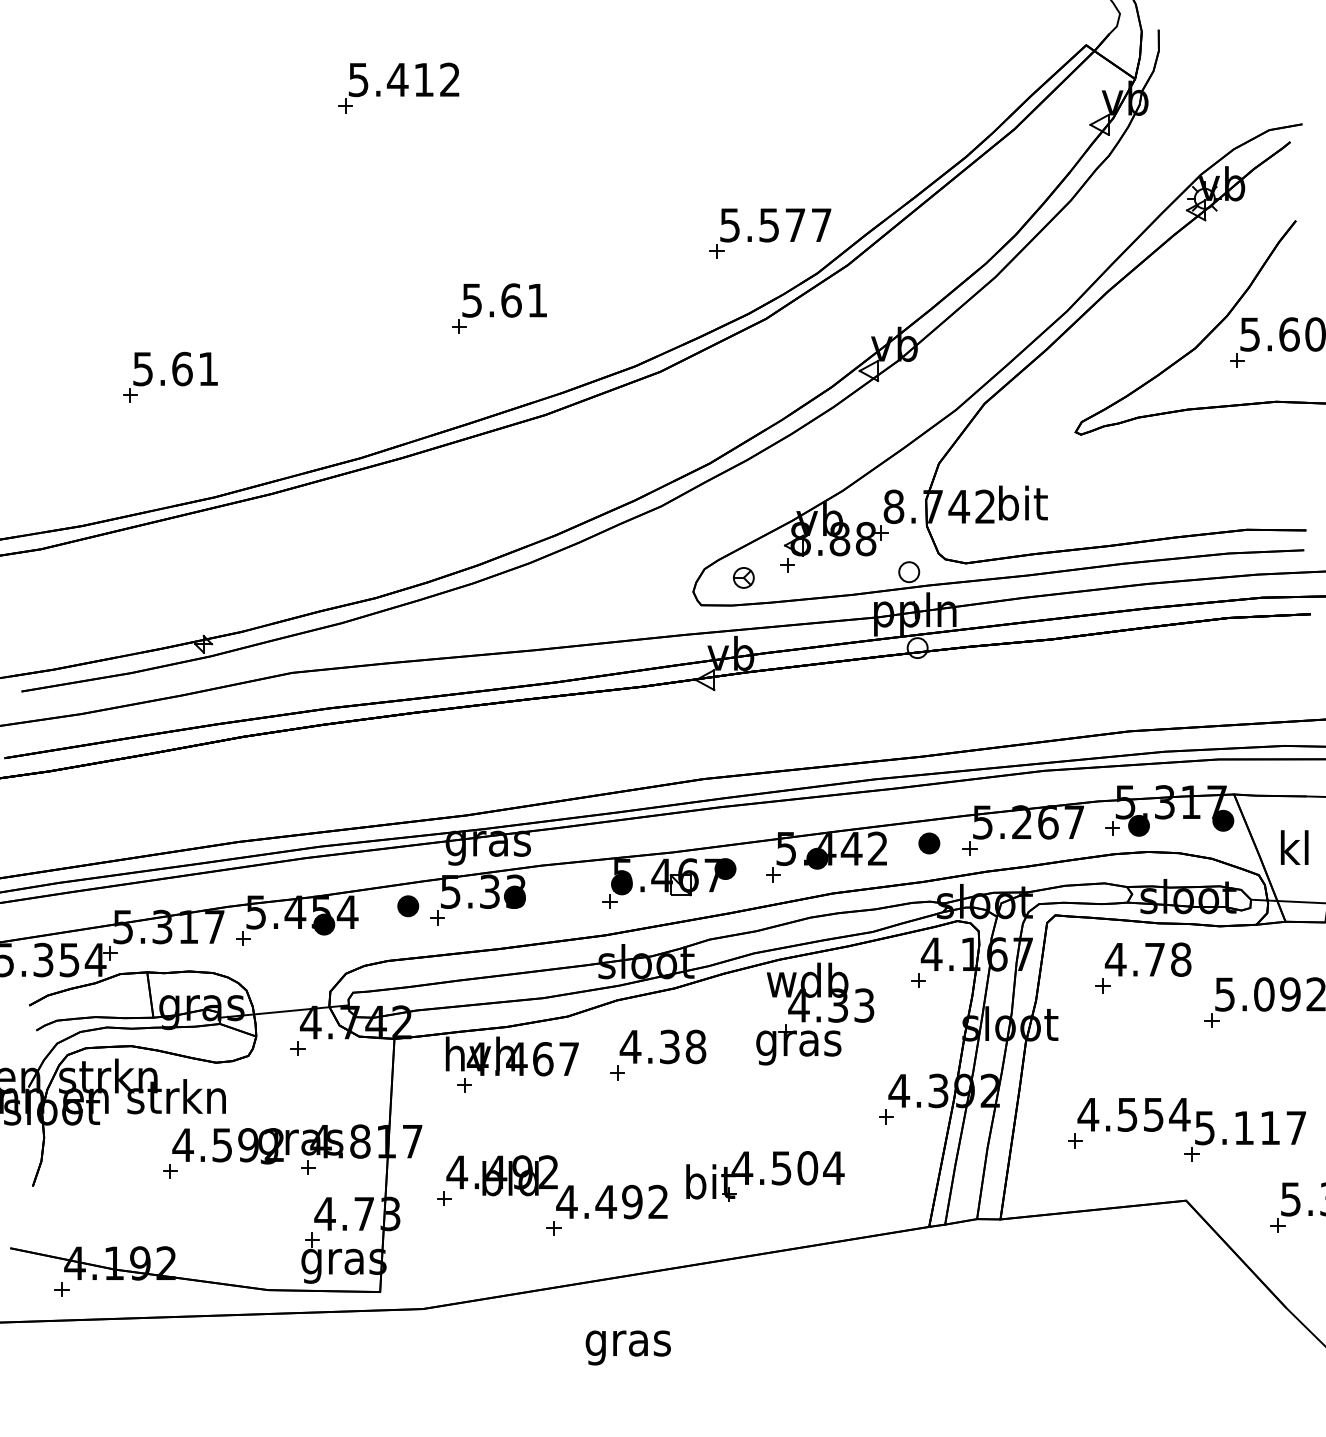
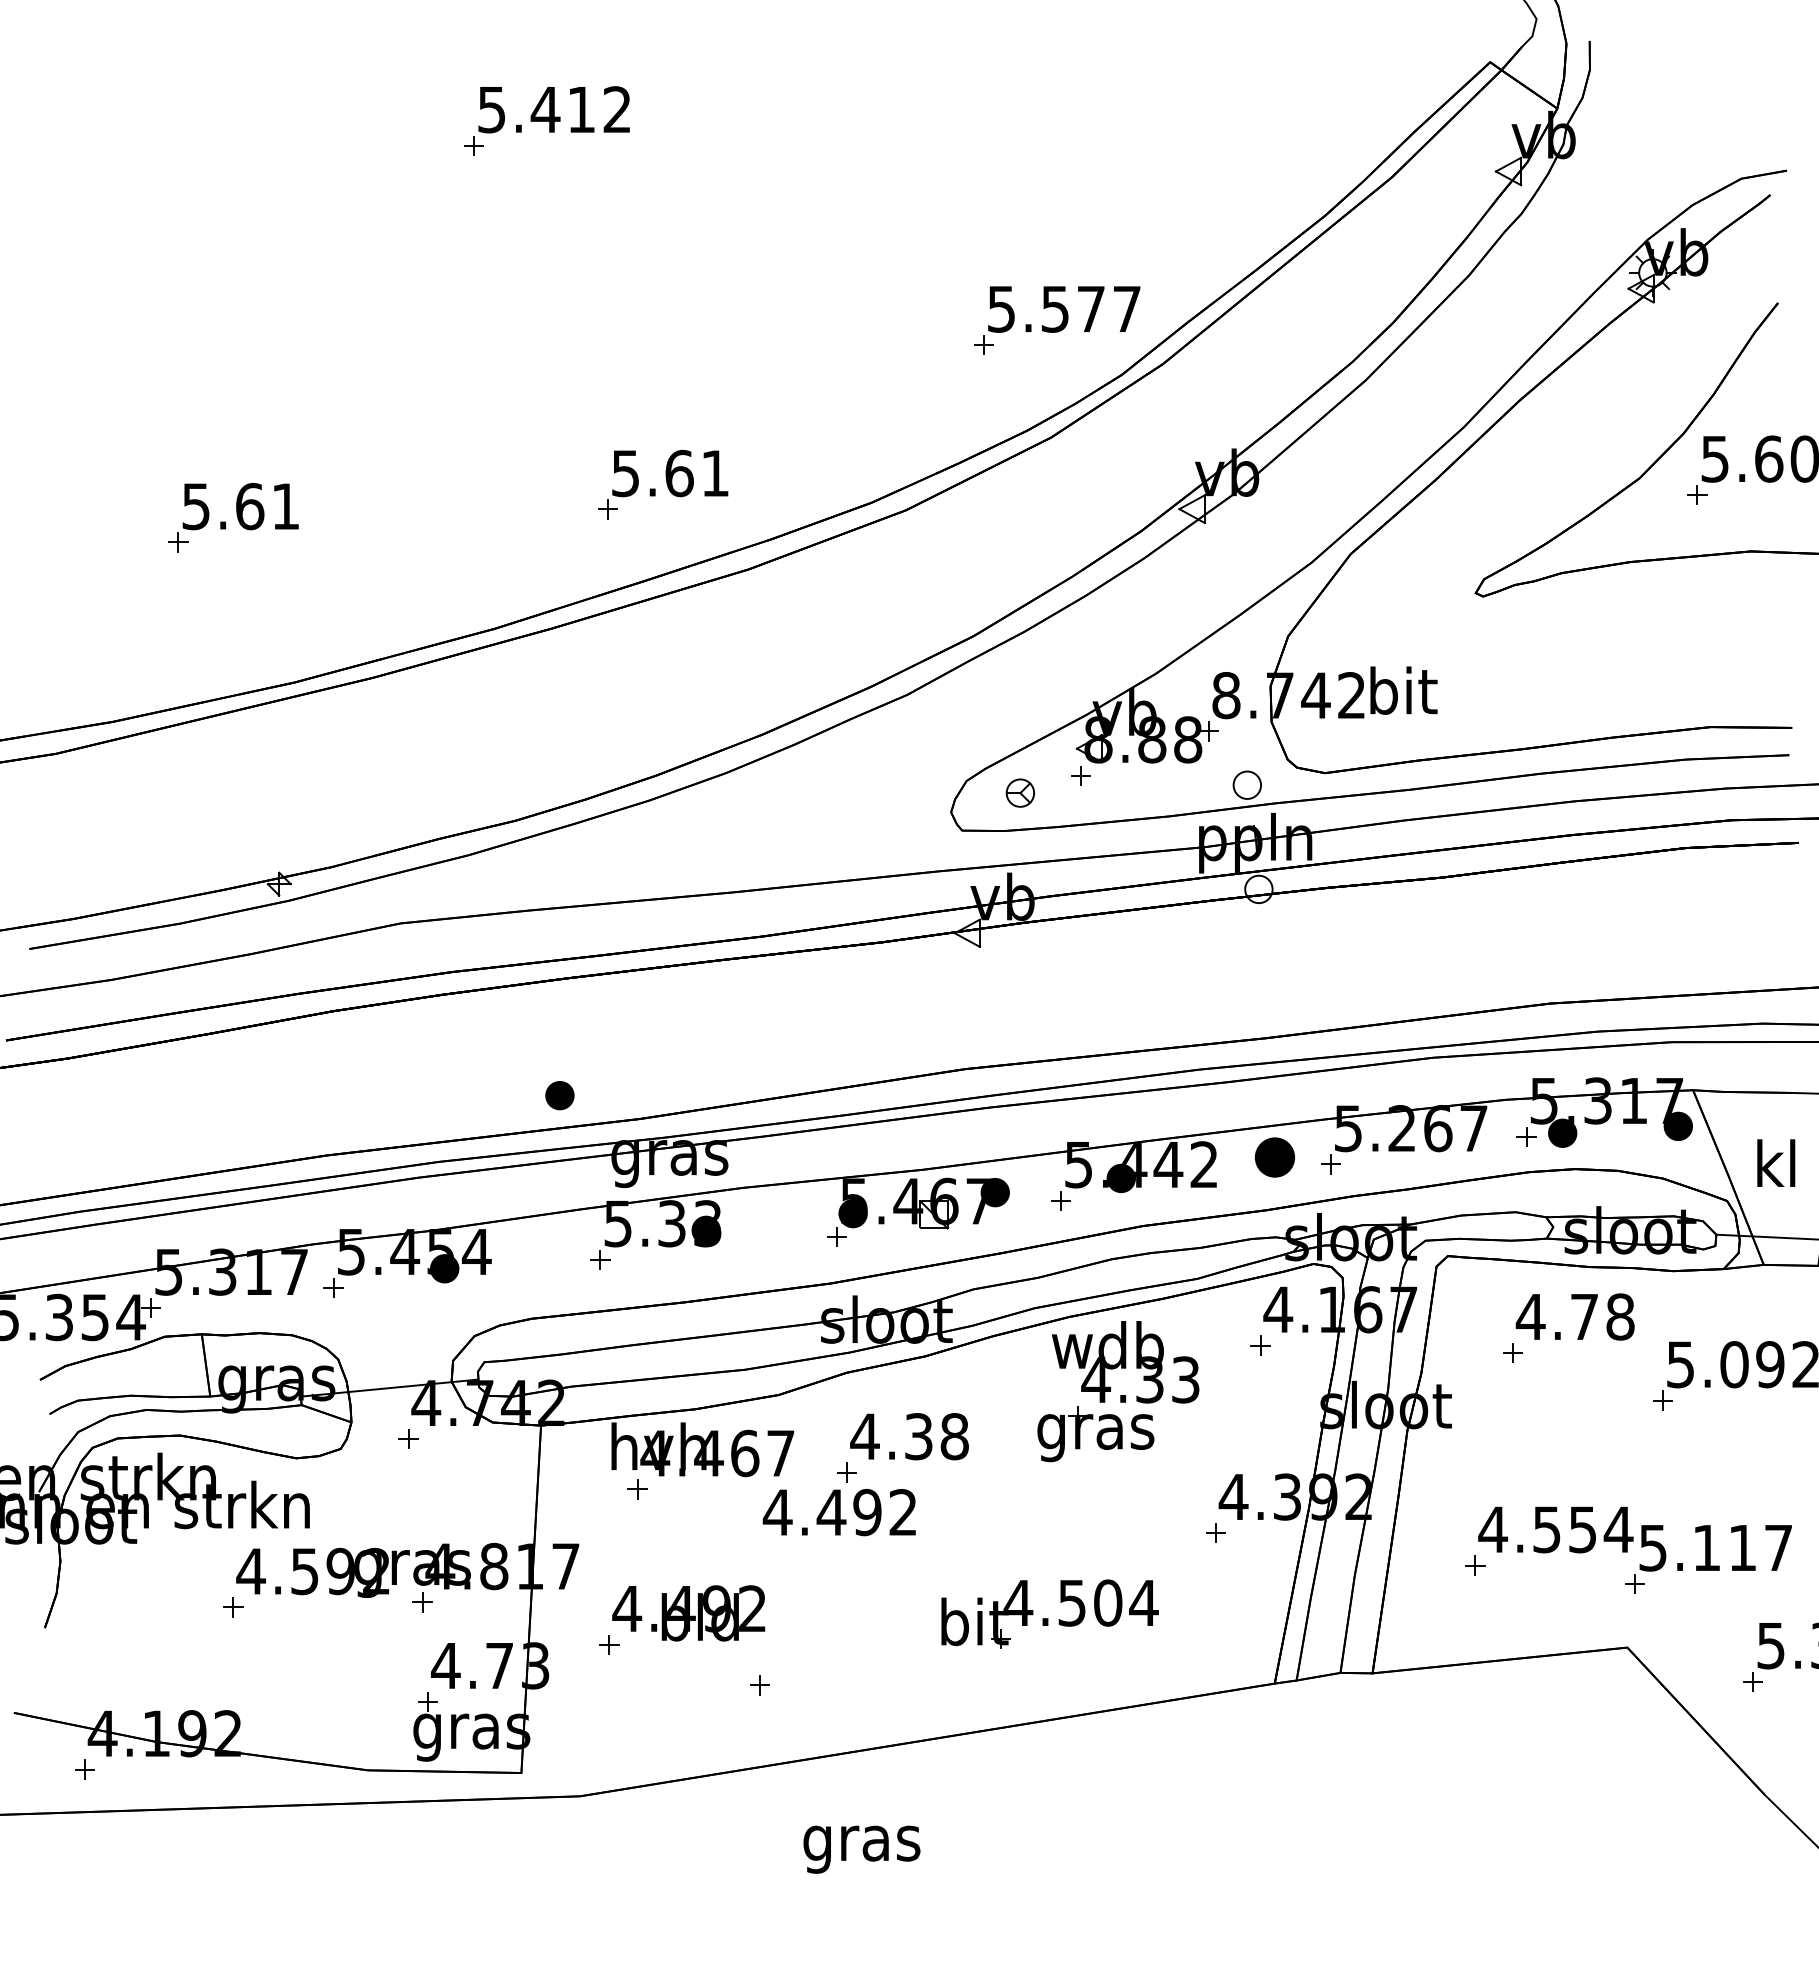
part: (499, 308) -> (663, 484), moved
part: (929, 843) -> (1274, 1157), size x1.4
part: (407, 906) -> (559, 1095), moved
text: (611, 1202) -> (838, 1512), moved

